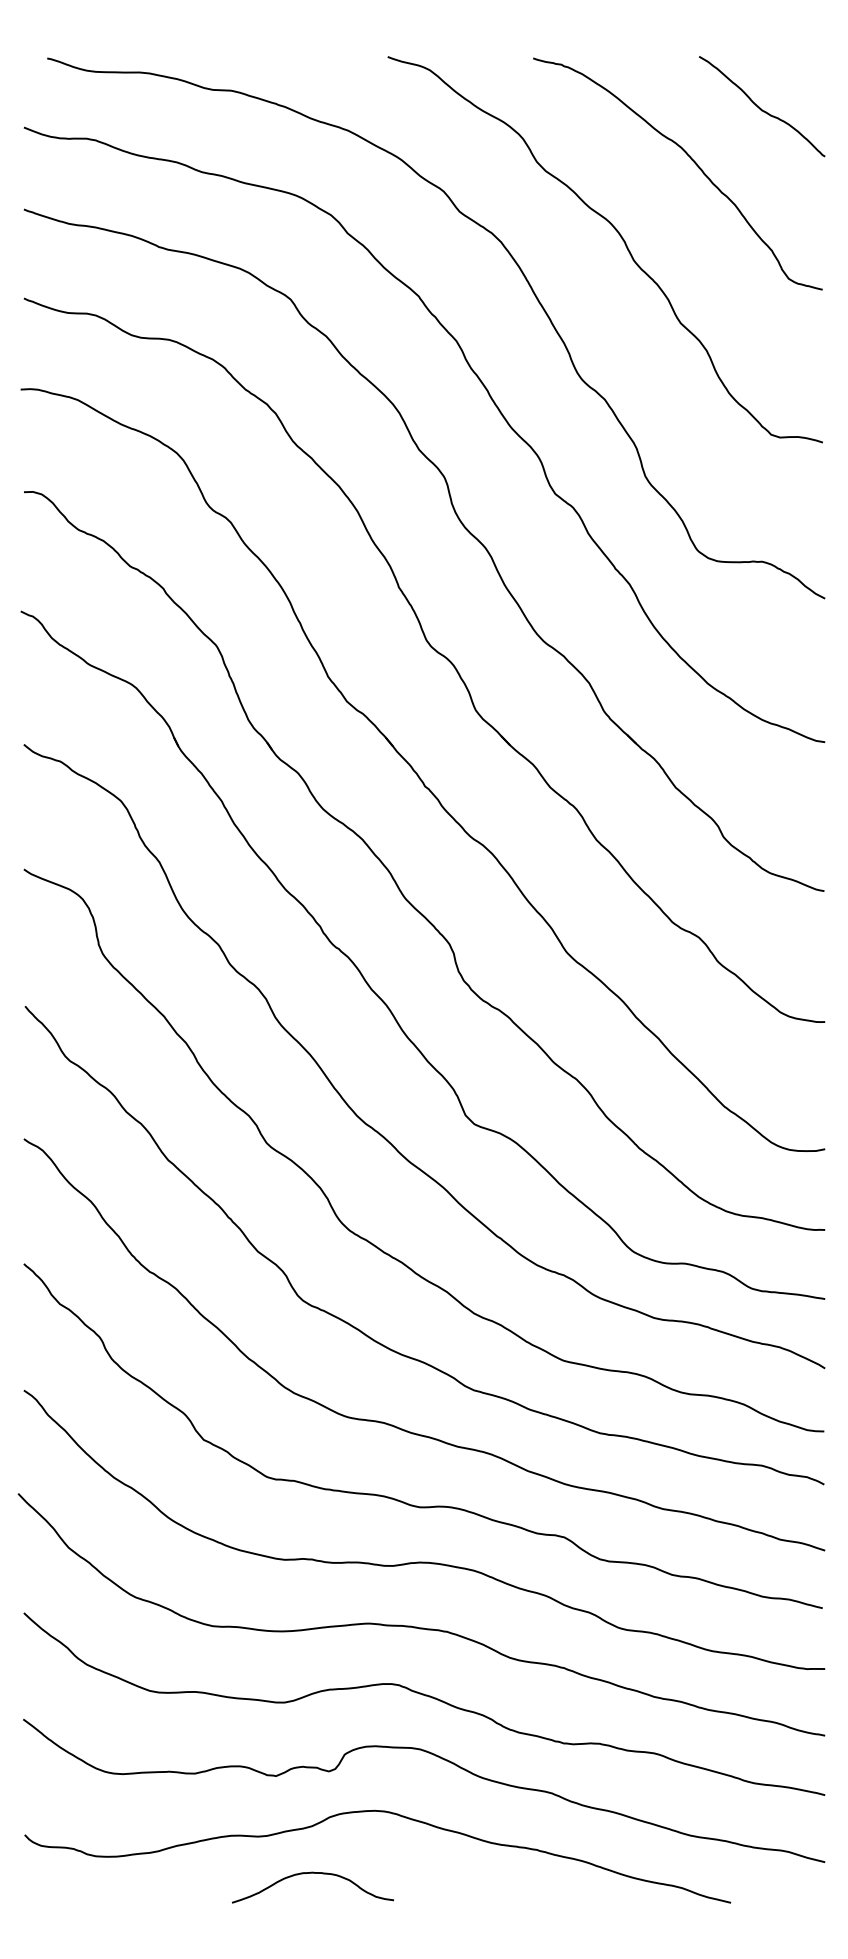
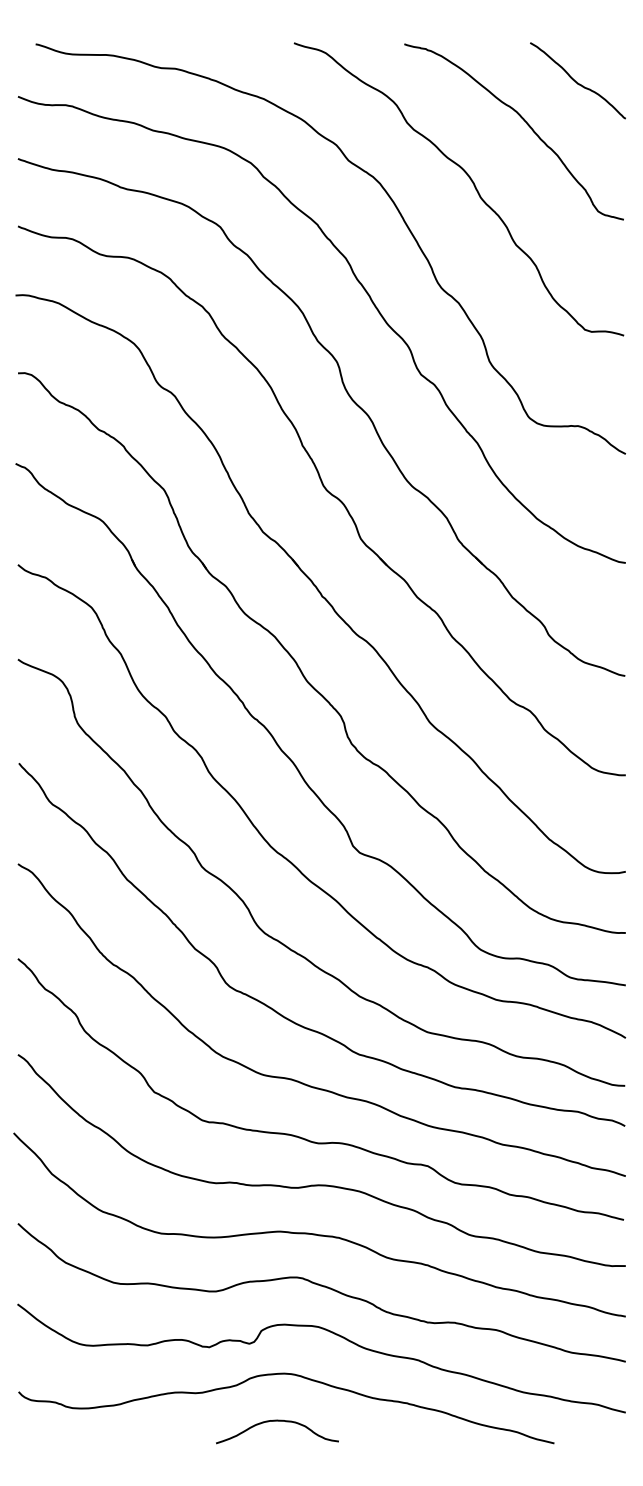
curve: (312, 1873) -> (277, 1421), moved

